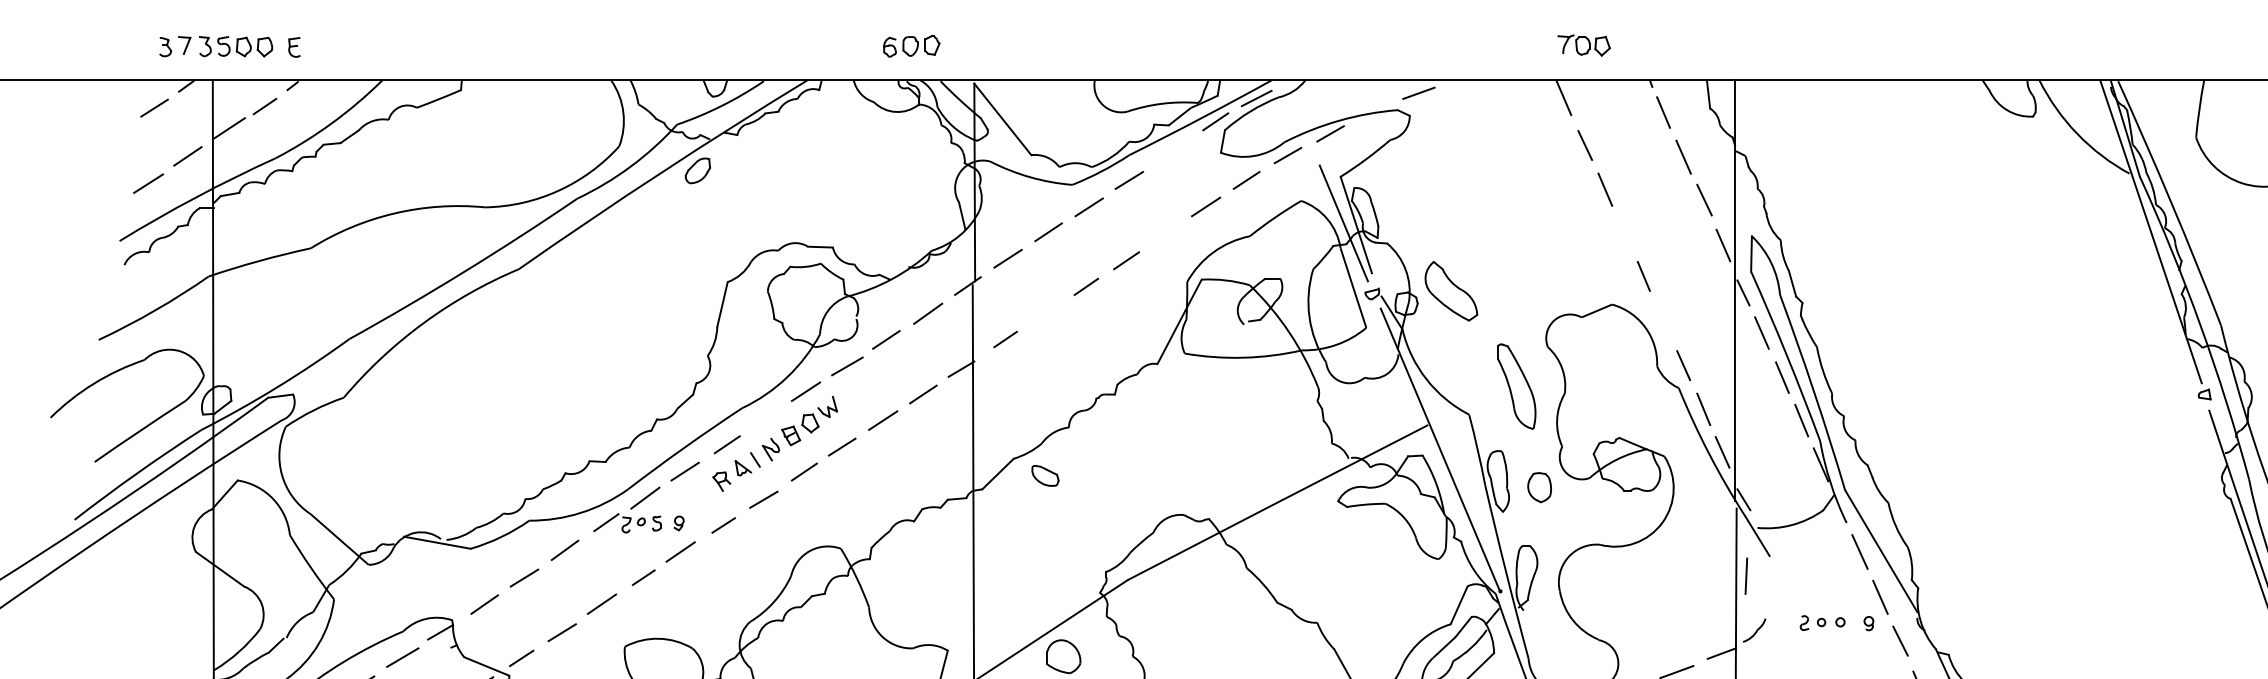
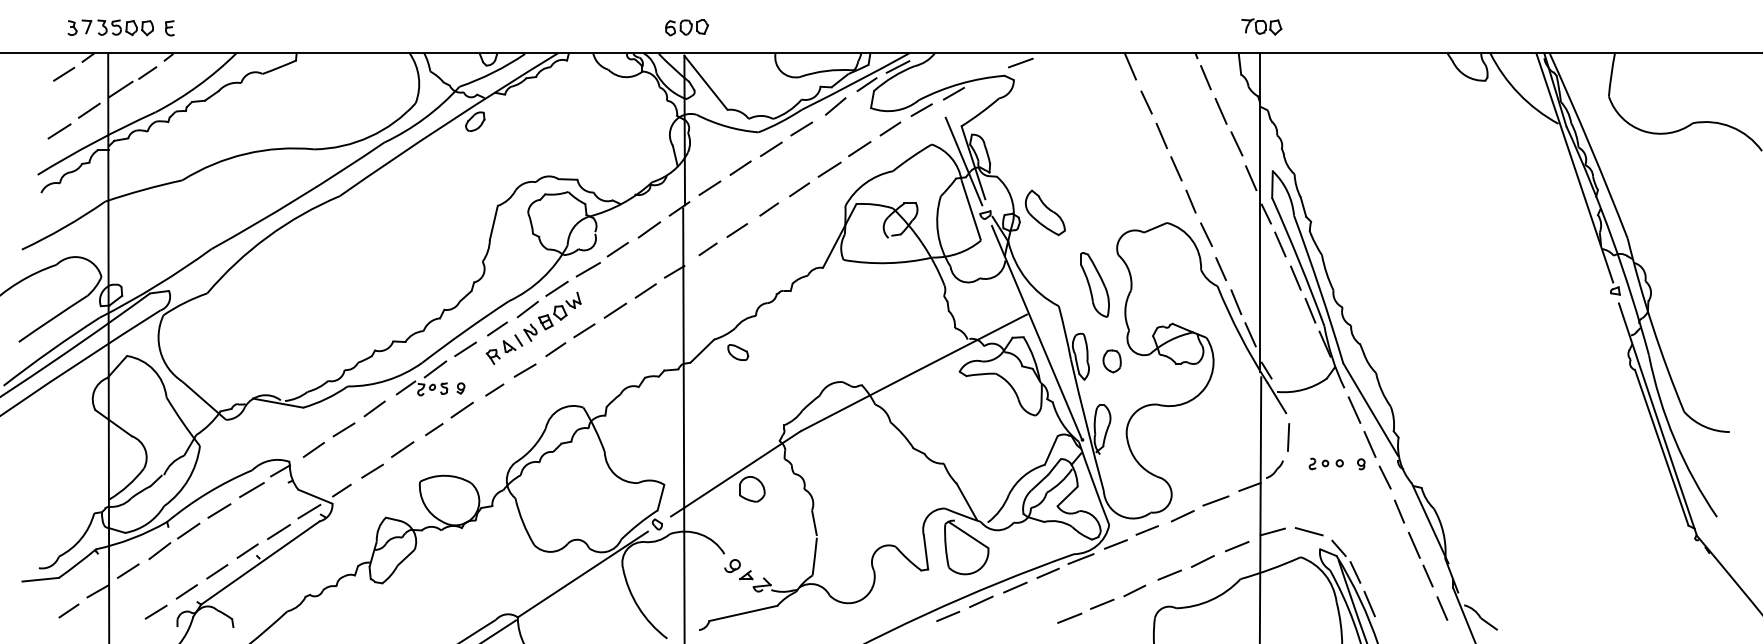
part: (1583, 44) -> (1261, 26), moved
part: (912, 46) -> (687, 27), moved
line: (1174, 150) -> (835, 106), added
line: (1624, 232) -> (1176, 168), added
line: (1166, 233) -> (829, 169), added
line: (1044, 314) -> (737, 230), added
line: (1664, 319) -> (1206, 234), added
line: (766, 418) -> (527, 309), added
line: (1746, 576) -> (1288, 437), moved

